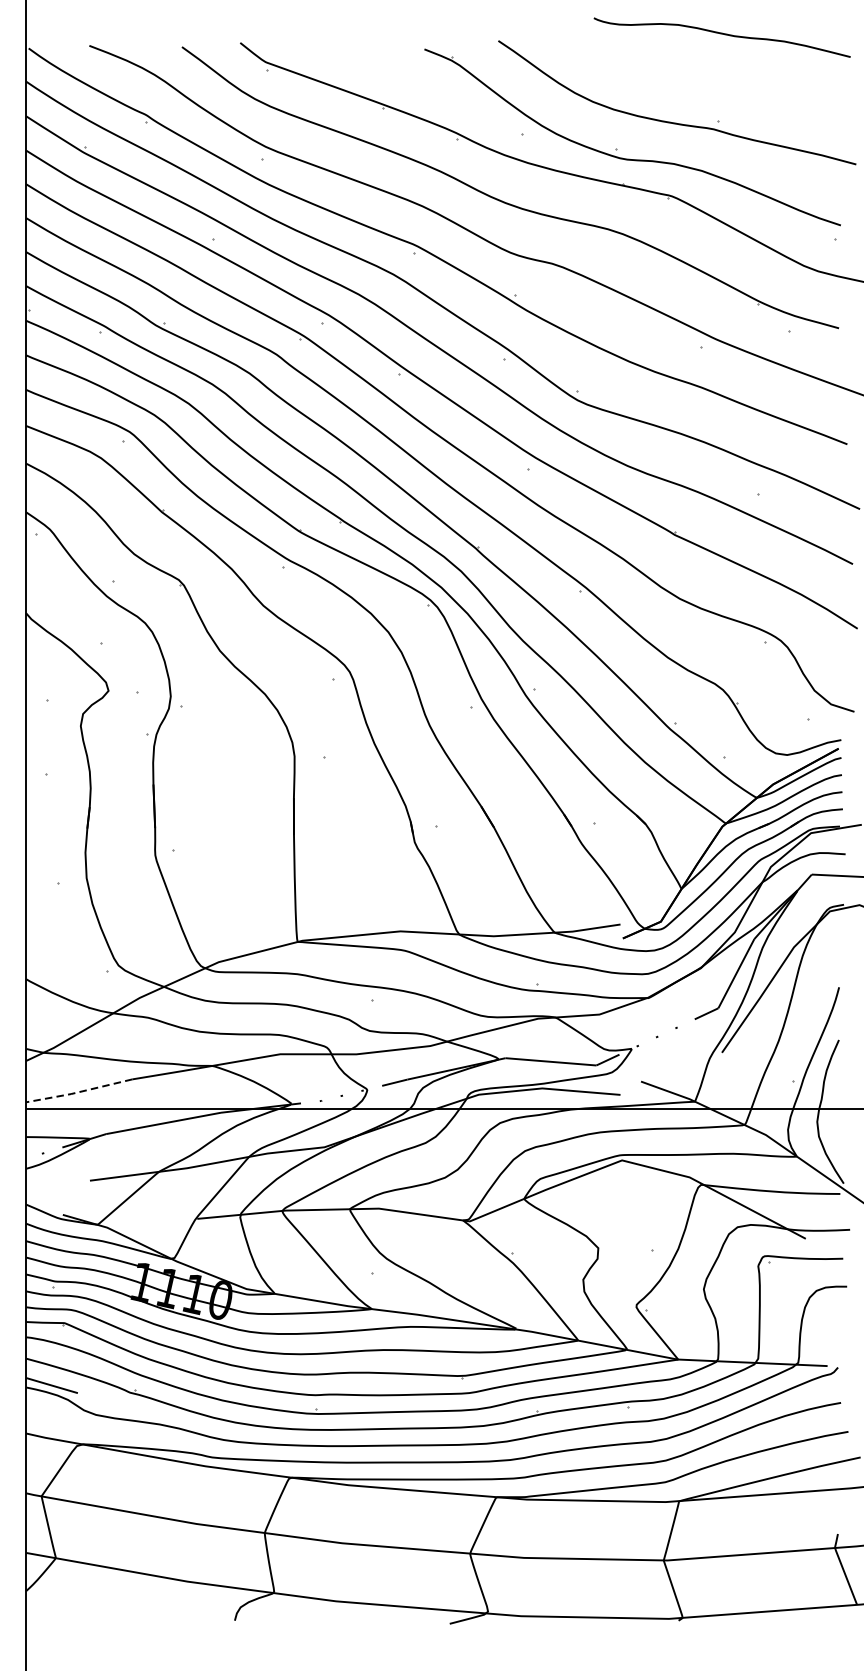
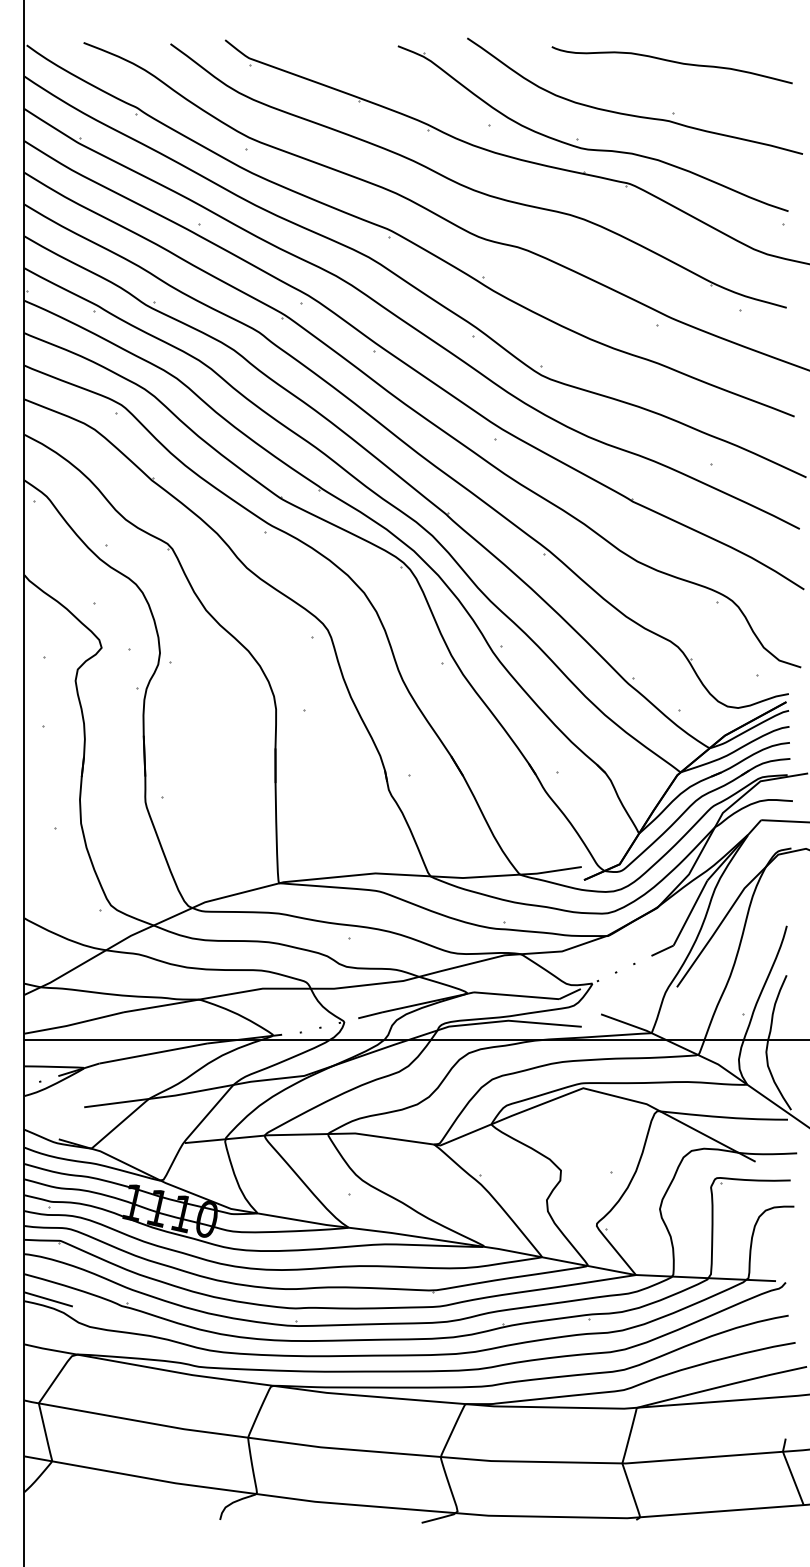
curve: (721, 34) -> (671, 62), moved
line: (79, 1092) -> (74, 1024), dashed -> solid

